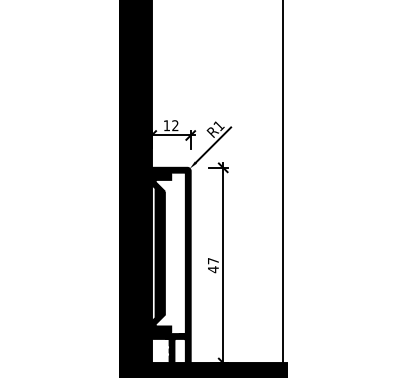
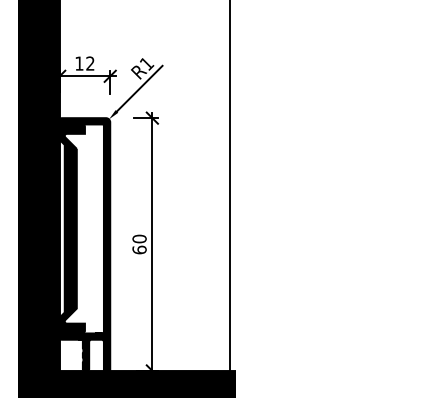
text: (212, 265) -> (138, 244), 47 -> 60

